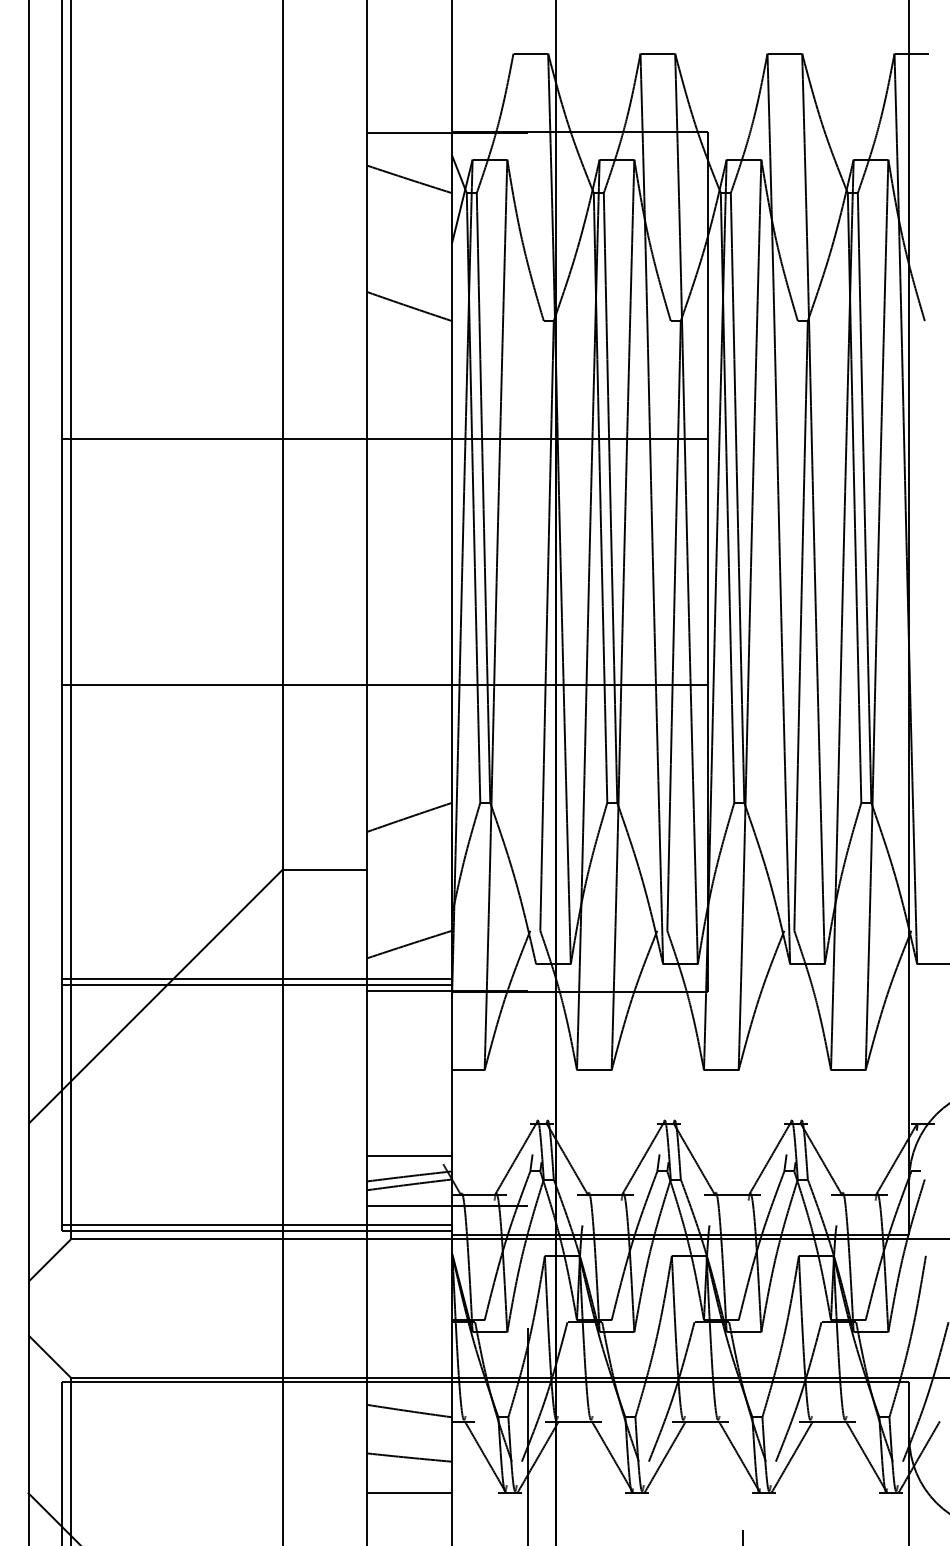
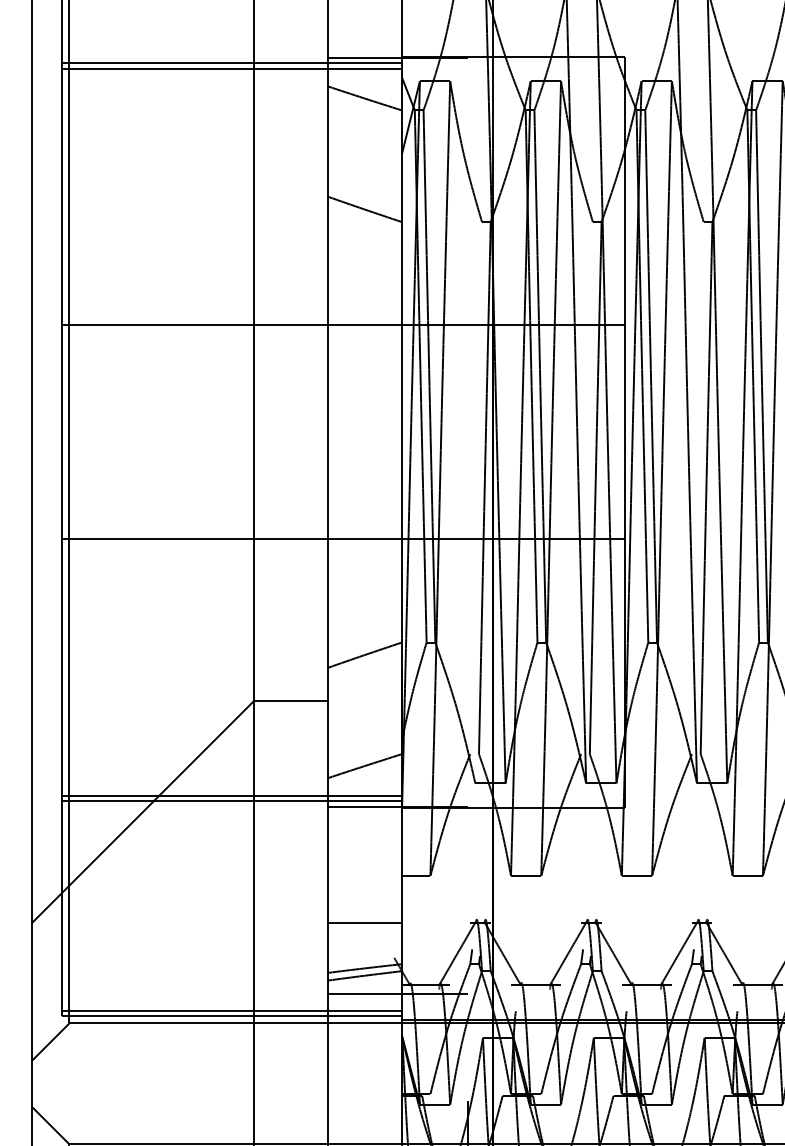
line: (257, 139) -> (232, 63), added
line: (257, 145) -> (232, 68), added
line: (409, 1155) -> (364, 922), moved

